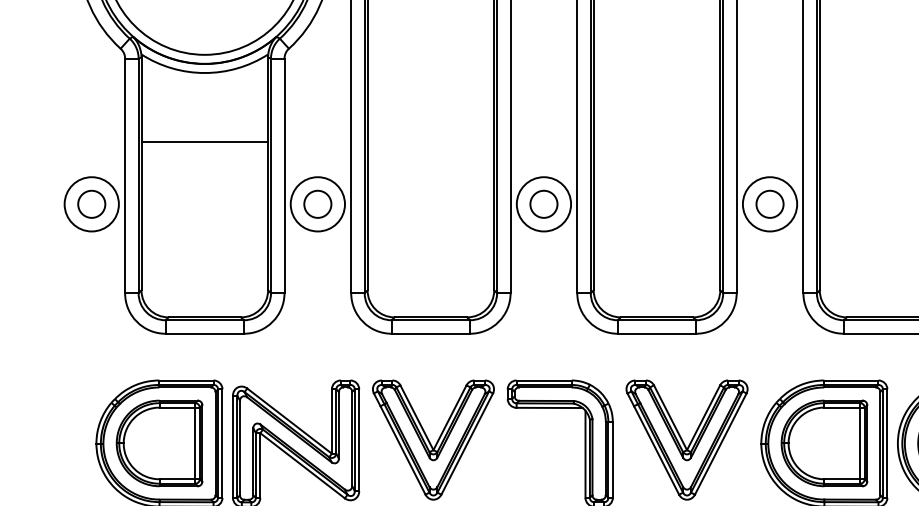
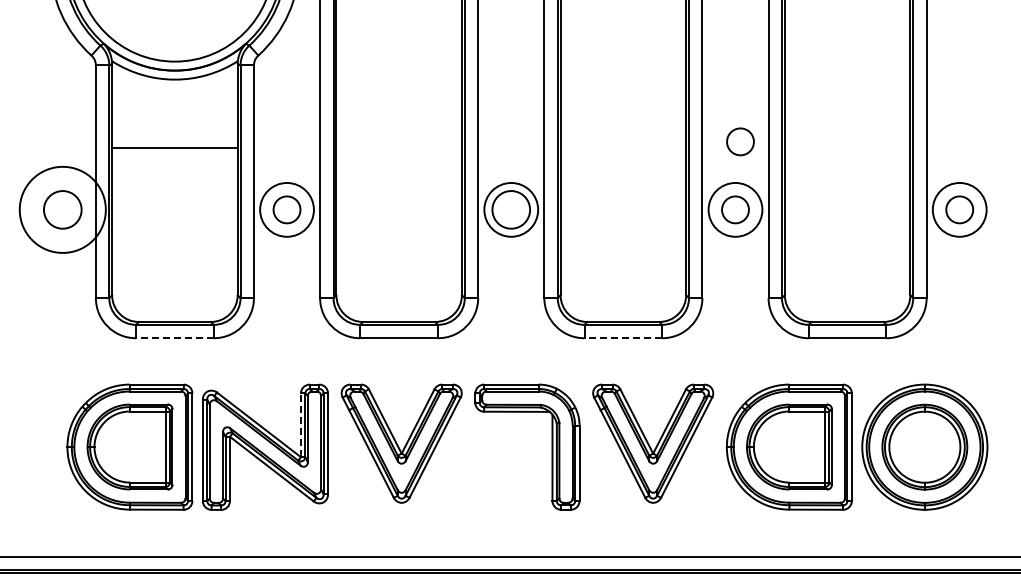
circle: (775, 135) -> (740, 141), added
circle: (91, 203) -> (62, 209), size x1.4
circle: (91, 203) -> (62, 209), size x1.6
circle: (543, 203) -> (510, 209), size x1.4
line: (204, 334) -> (174, 338), solid -> dashed
line: (657, 334) -> (623, 338), solid -> dashed
line: (331, 421) -> (300, 425), solid -> dashed

